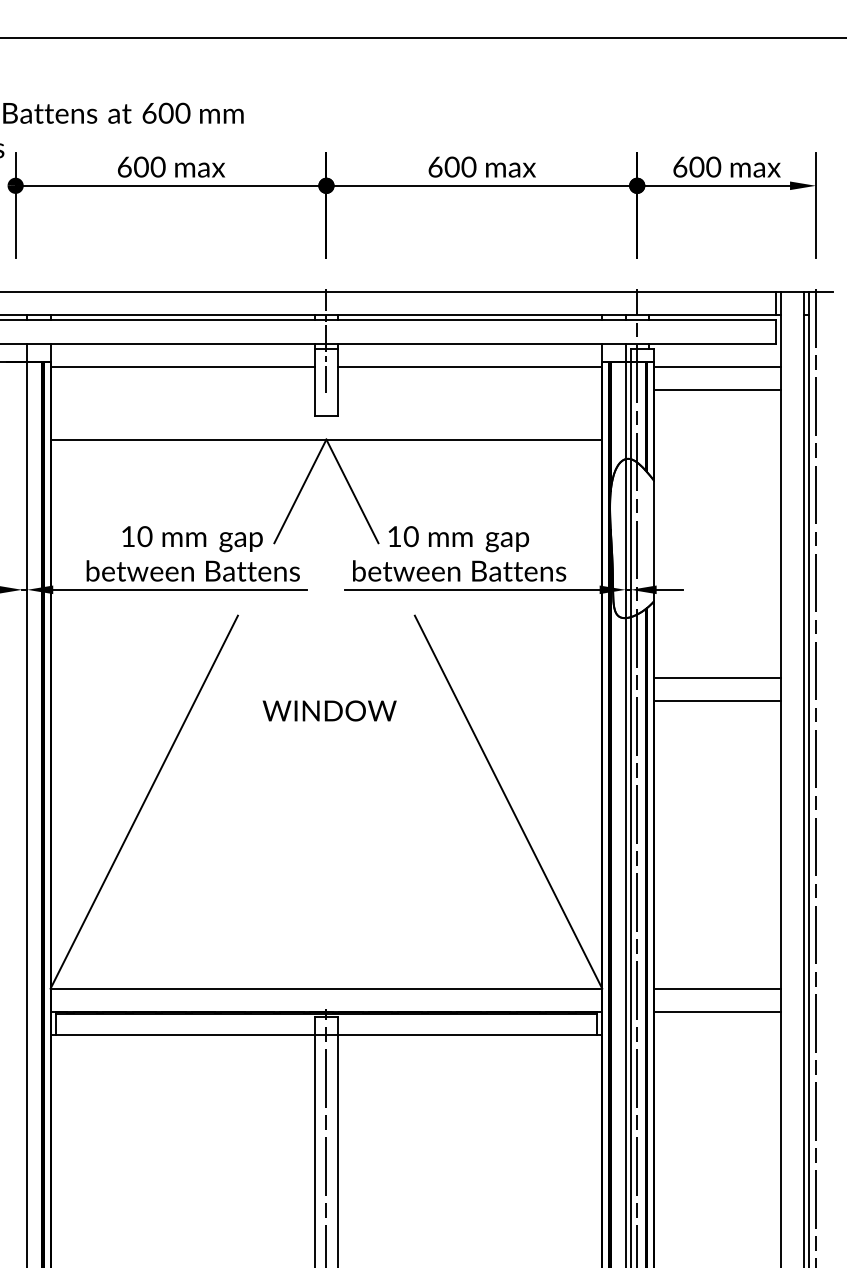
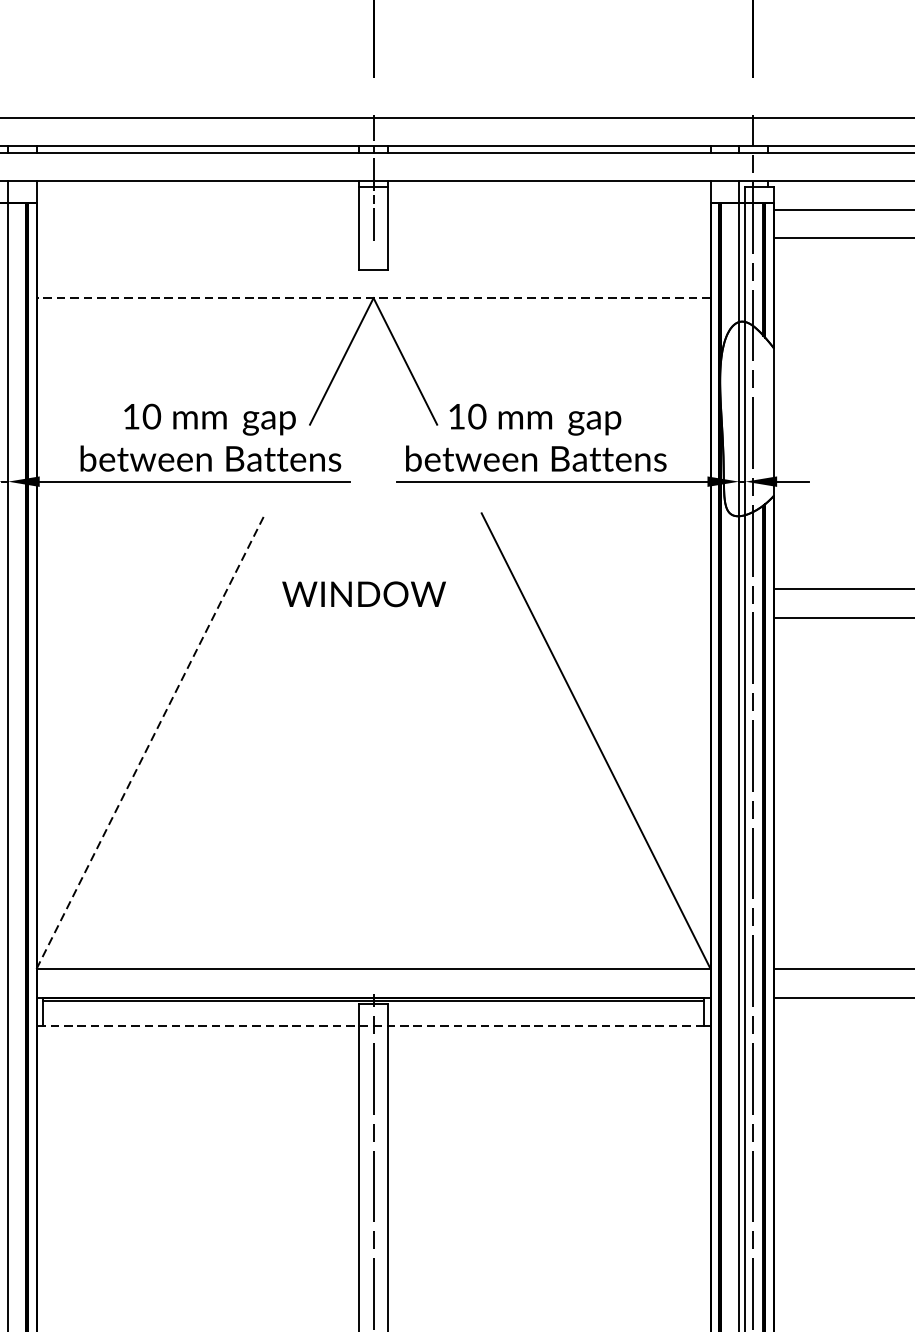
line: (182, 367) -> (197, 209), removed
line: (470, 367) -> (549, 209), removed
line: (326, 439) -> (373, 297), solid -> dashed
text: (329, 710) -> (363, 593), moved
line: (144, 802) -> (151, 741), solid -> dashed
line: (326, 1035) -> (373, 1026), solid -> dashed

